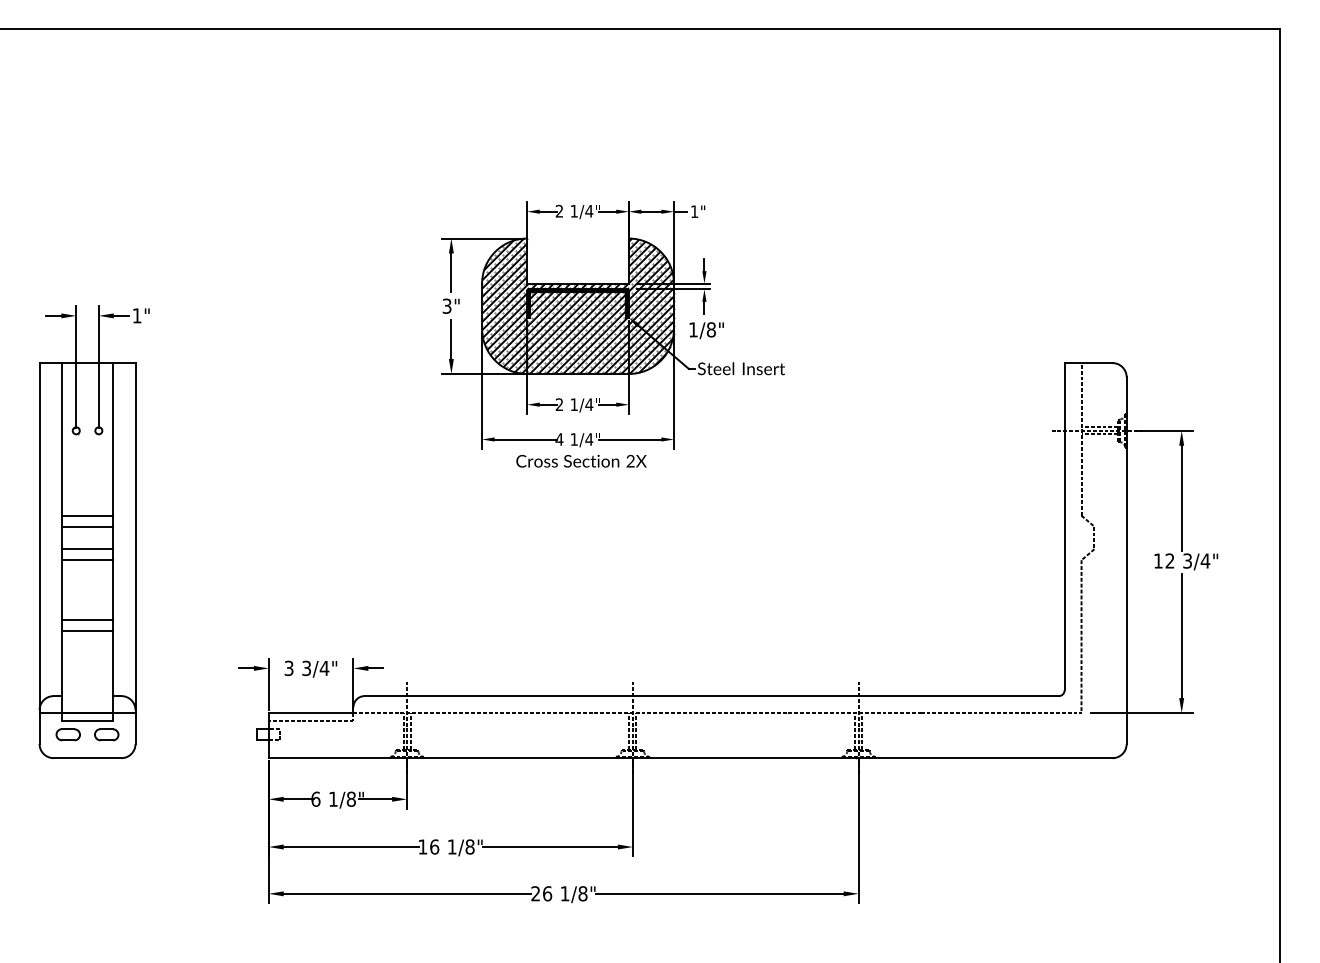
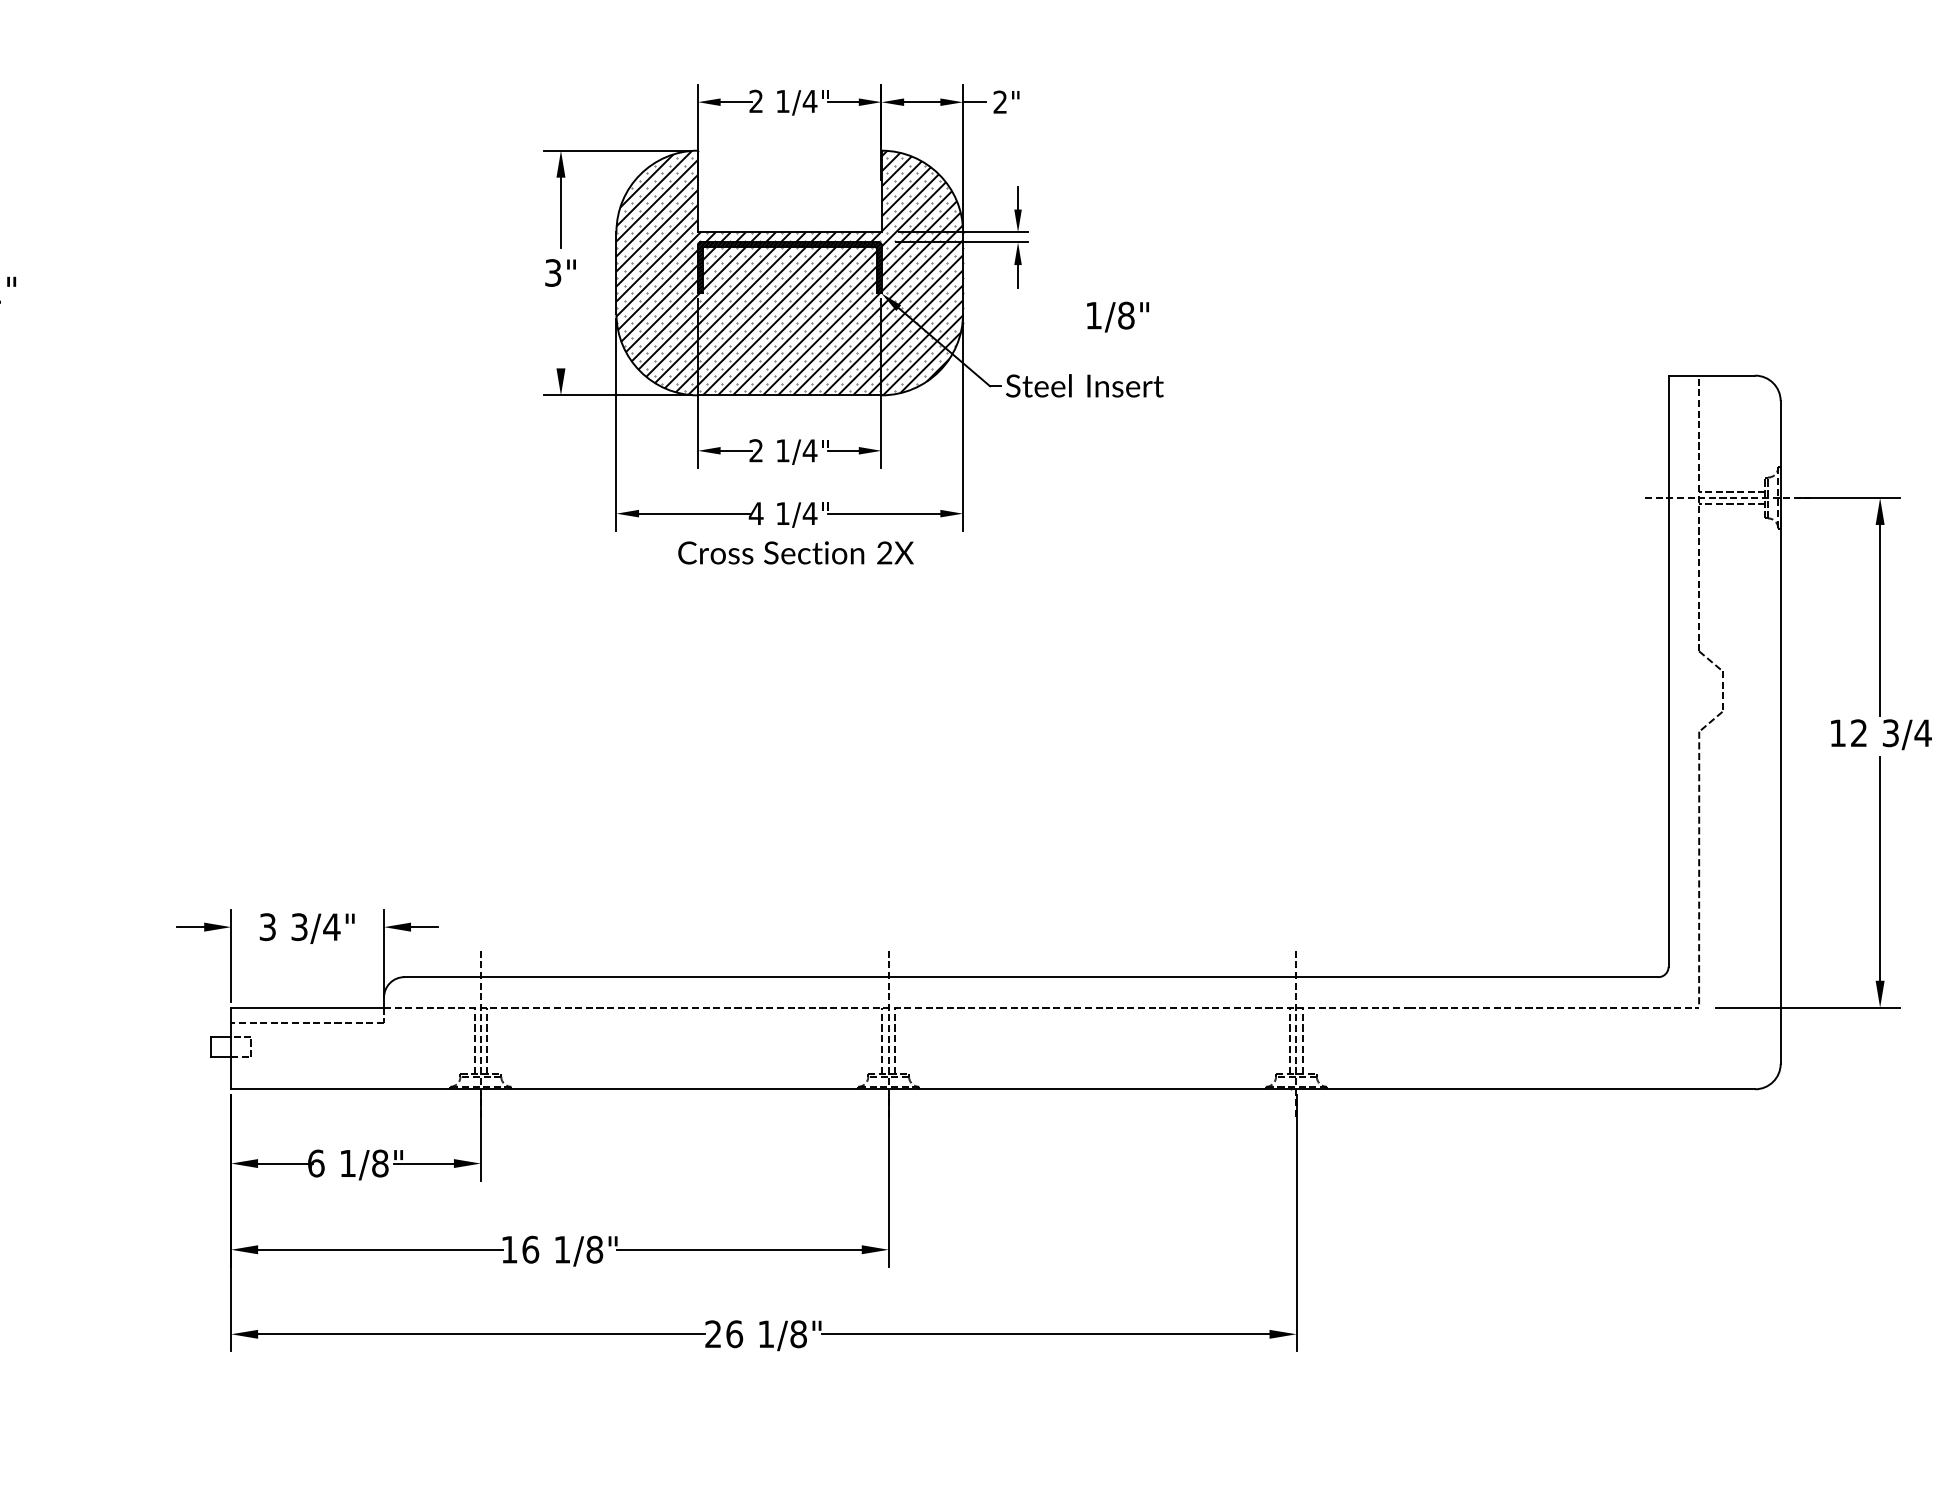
text: (694, 211) -> (1000, 101), 1" -> 2"
text: (706, 330) -> (1117, 316), moved
line: (451, 339) -> (561, 333), removed

